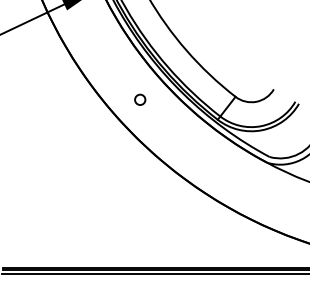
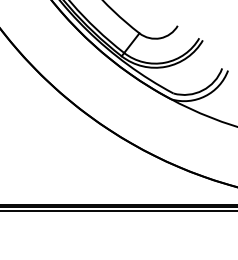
circle: (140, 99) -> (44, 36), removed

